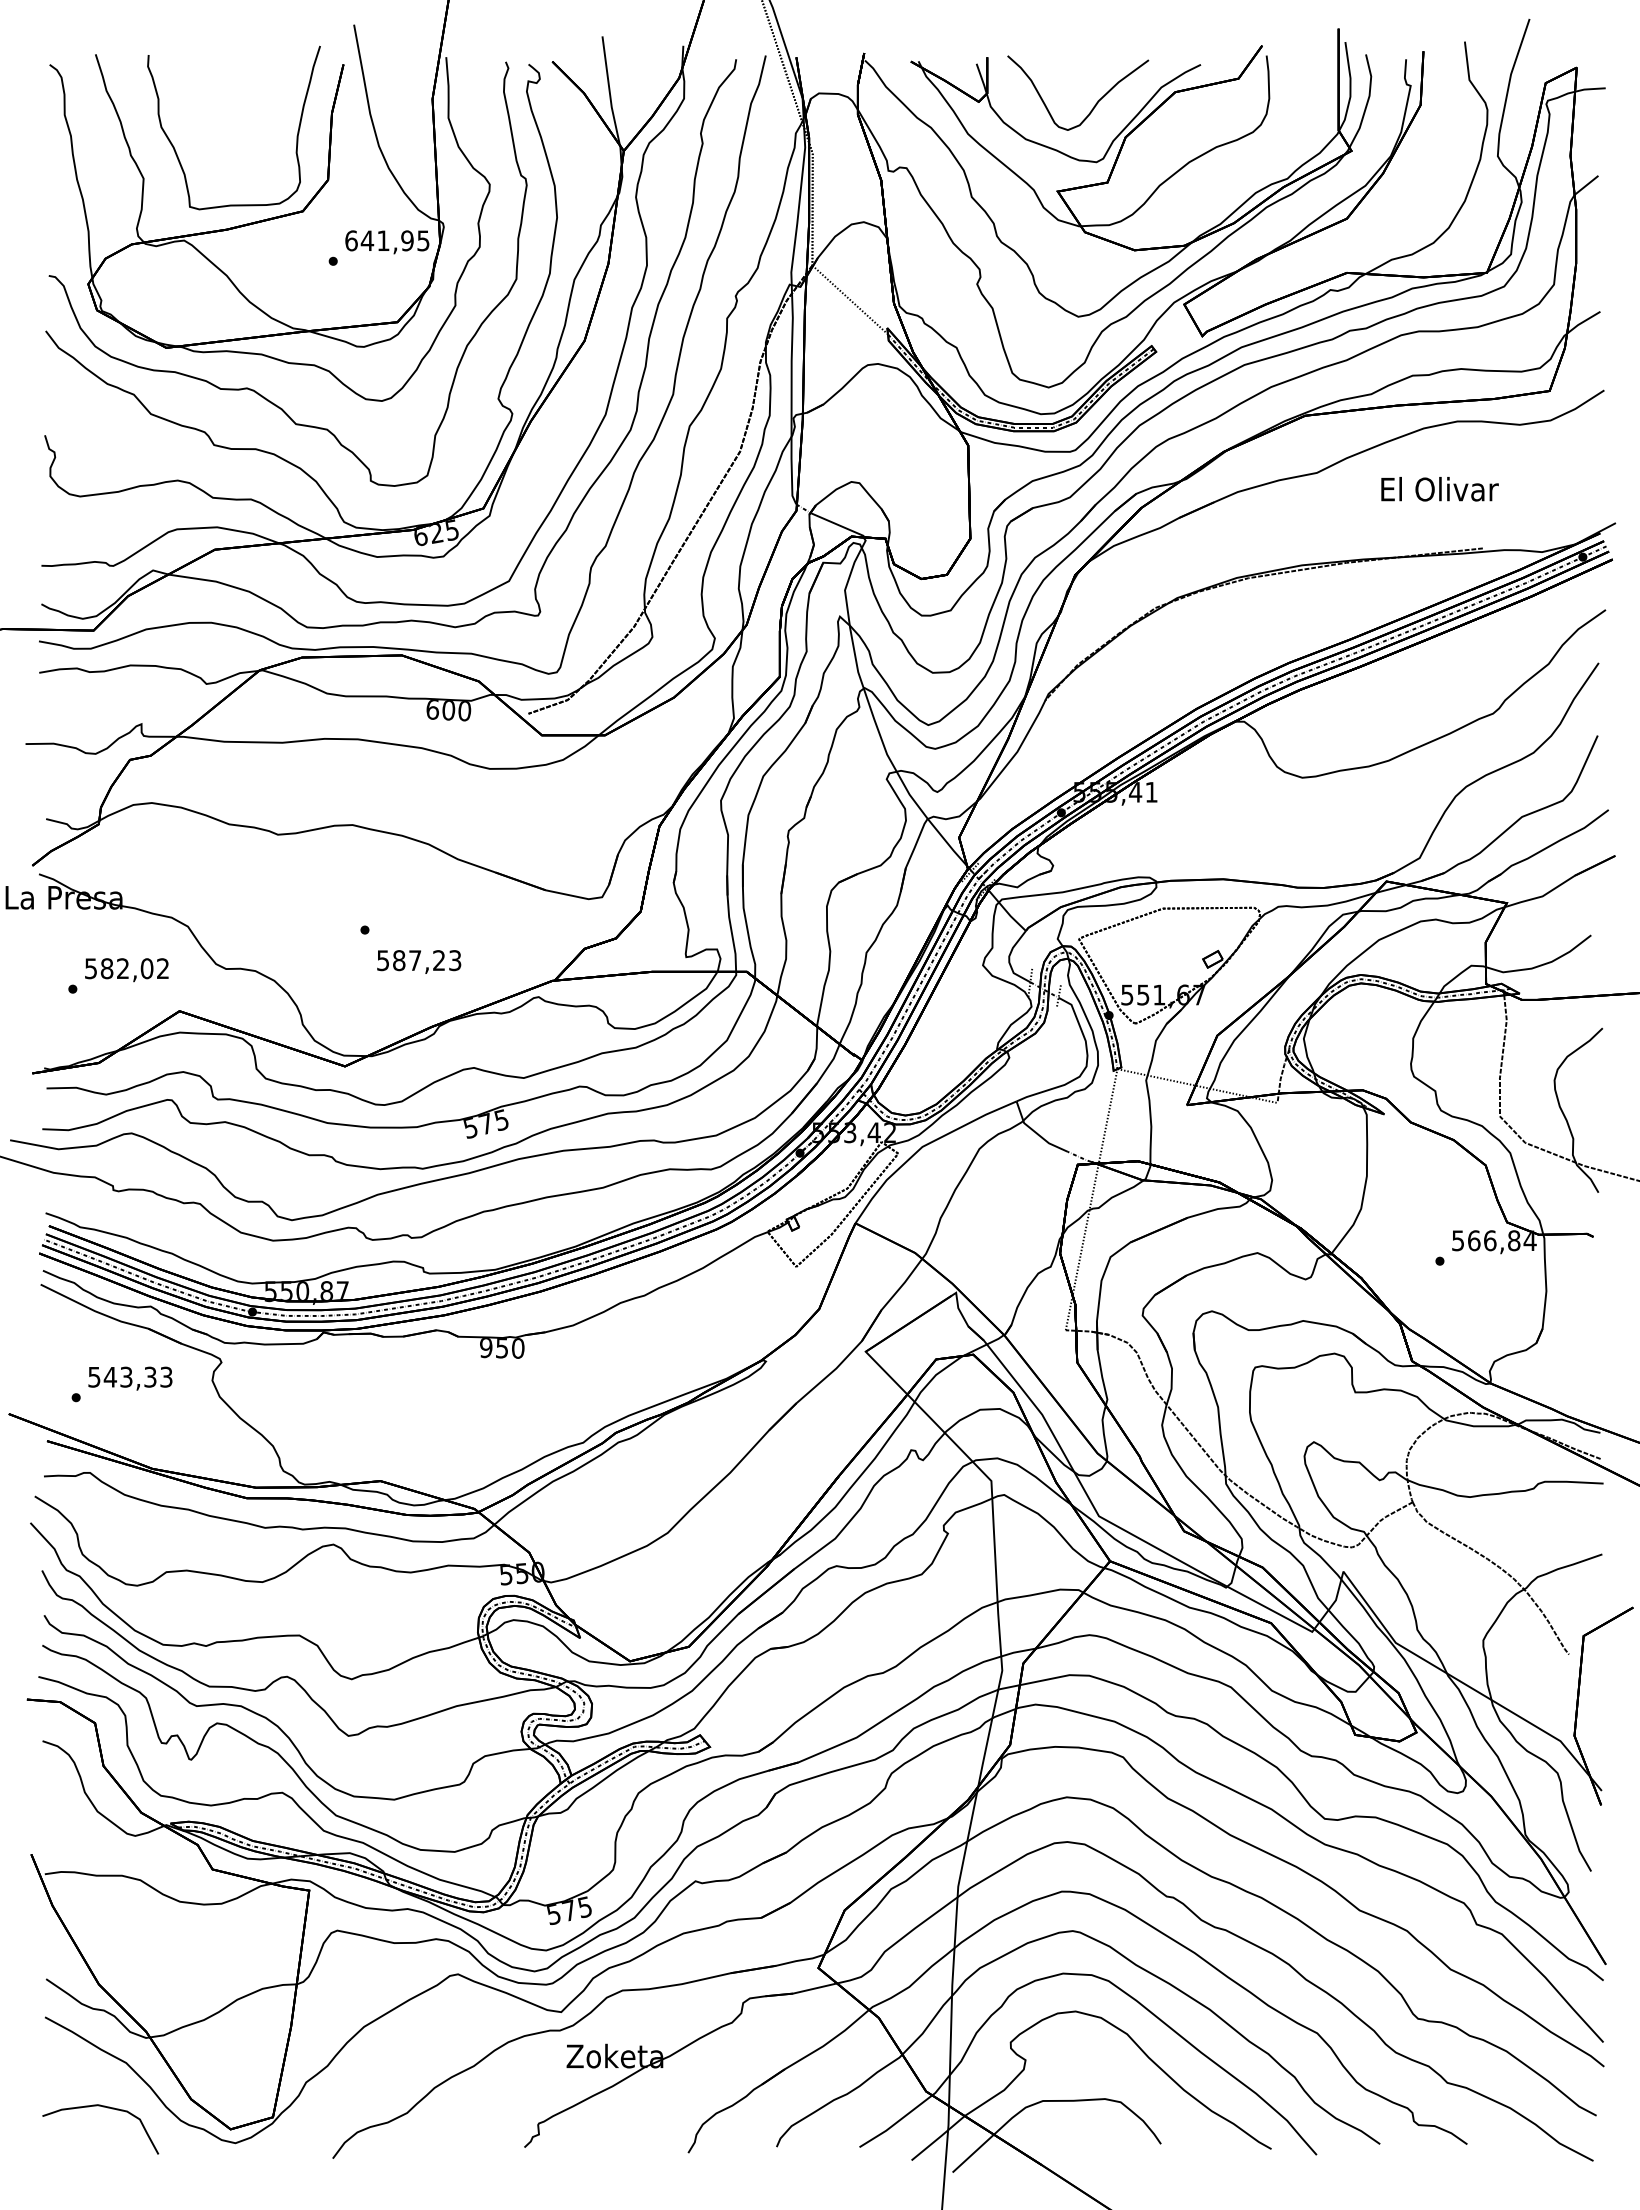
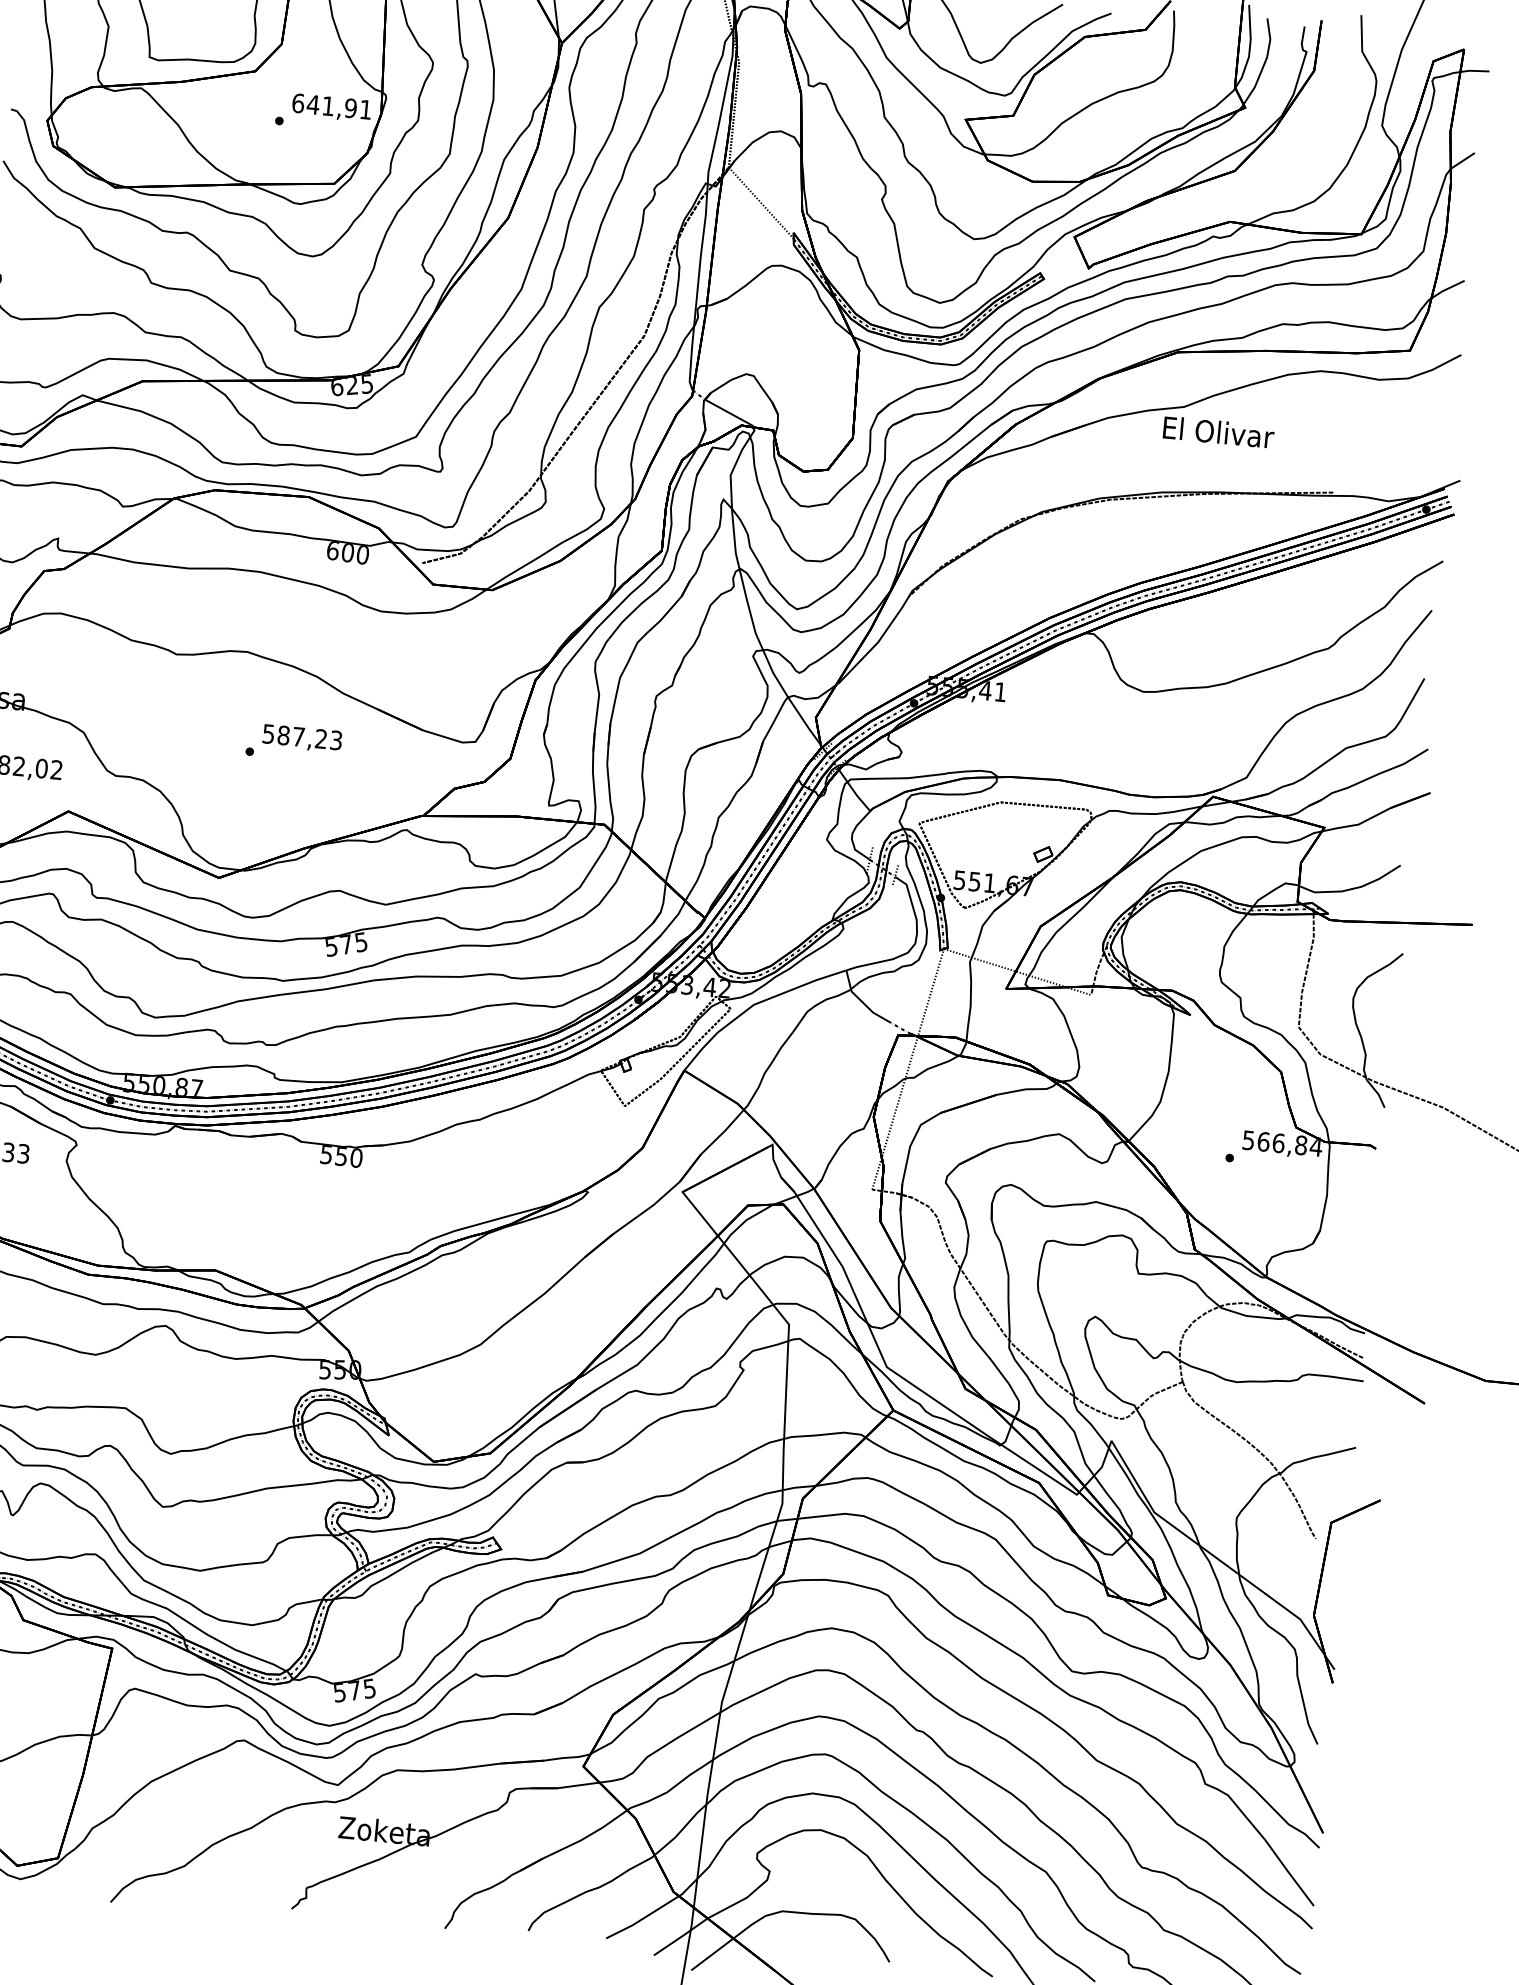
text: (423, 240) -> (365, 109), 641,95 -> 641,91
text: (1439, 489) -> (1218, 432), moved
text: (419, 961) -> (302, 738), moved
text: (486, 1347) -> (326, 1154), 950 -> 550

